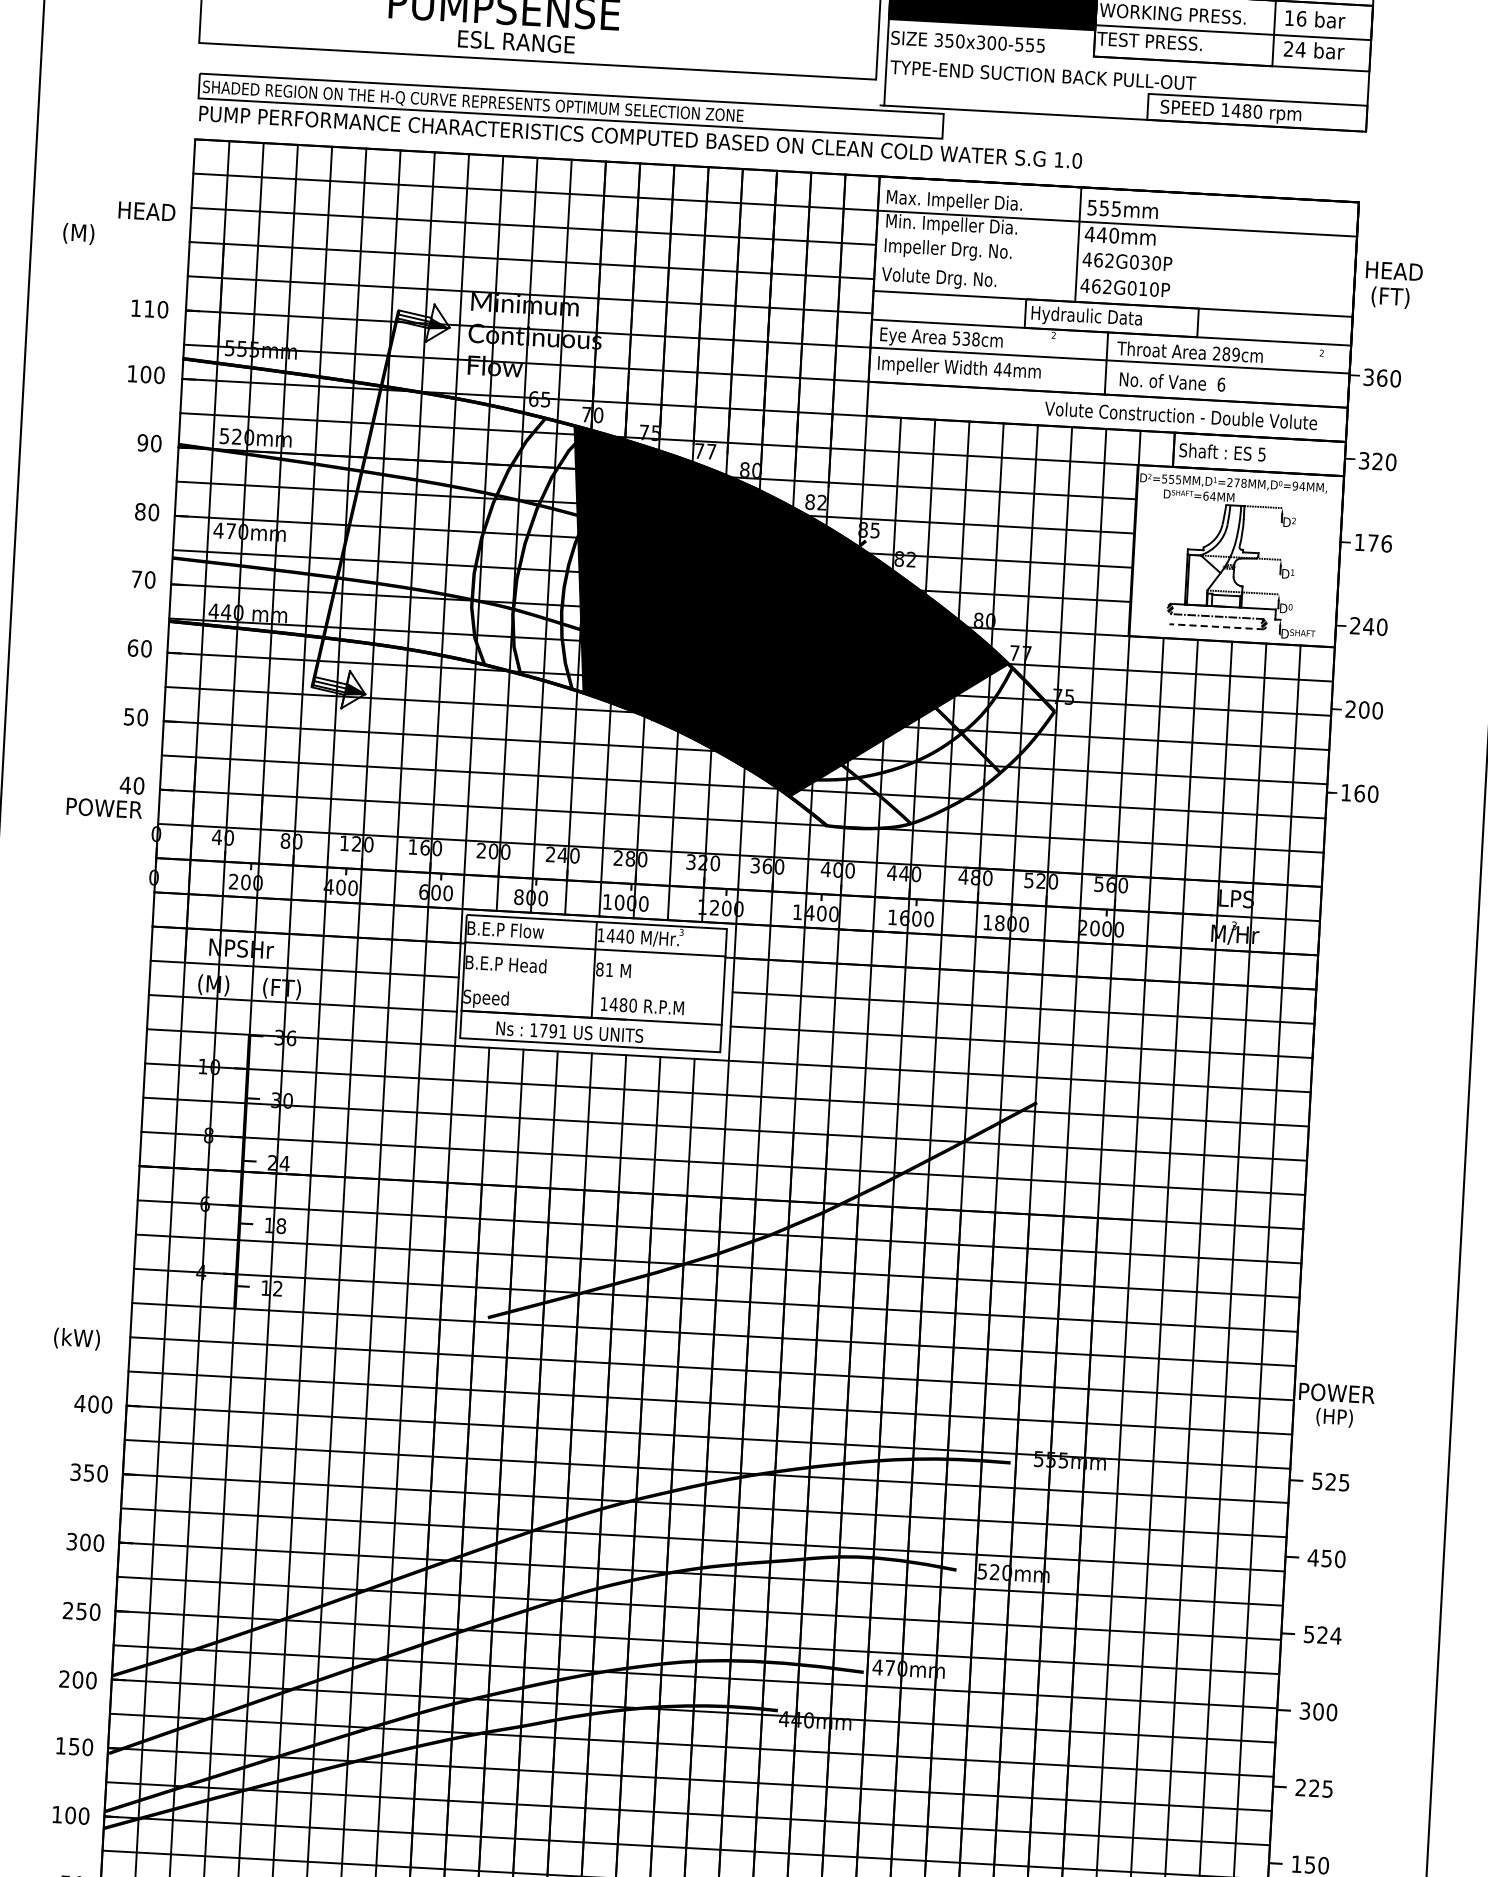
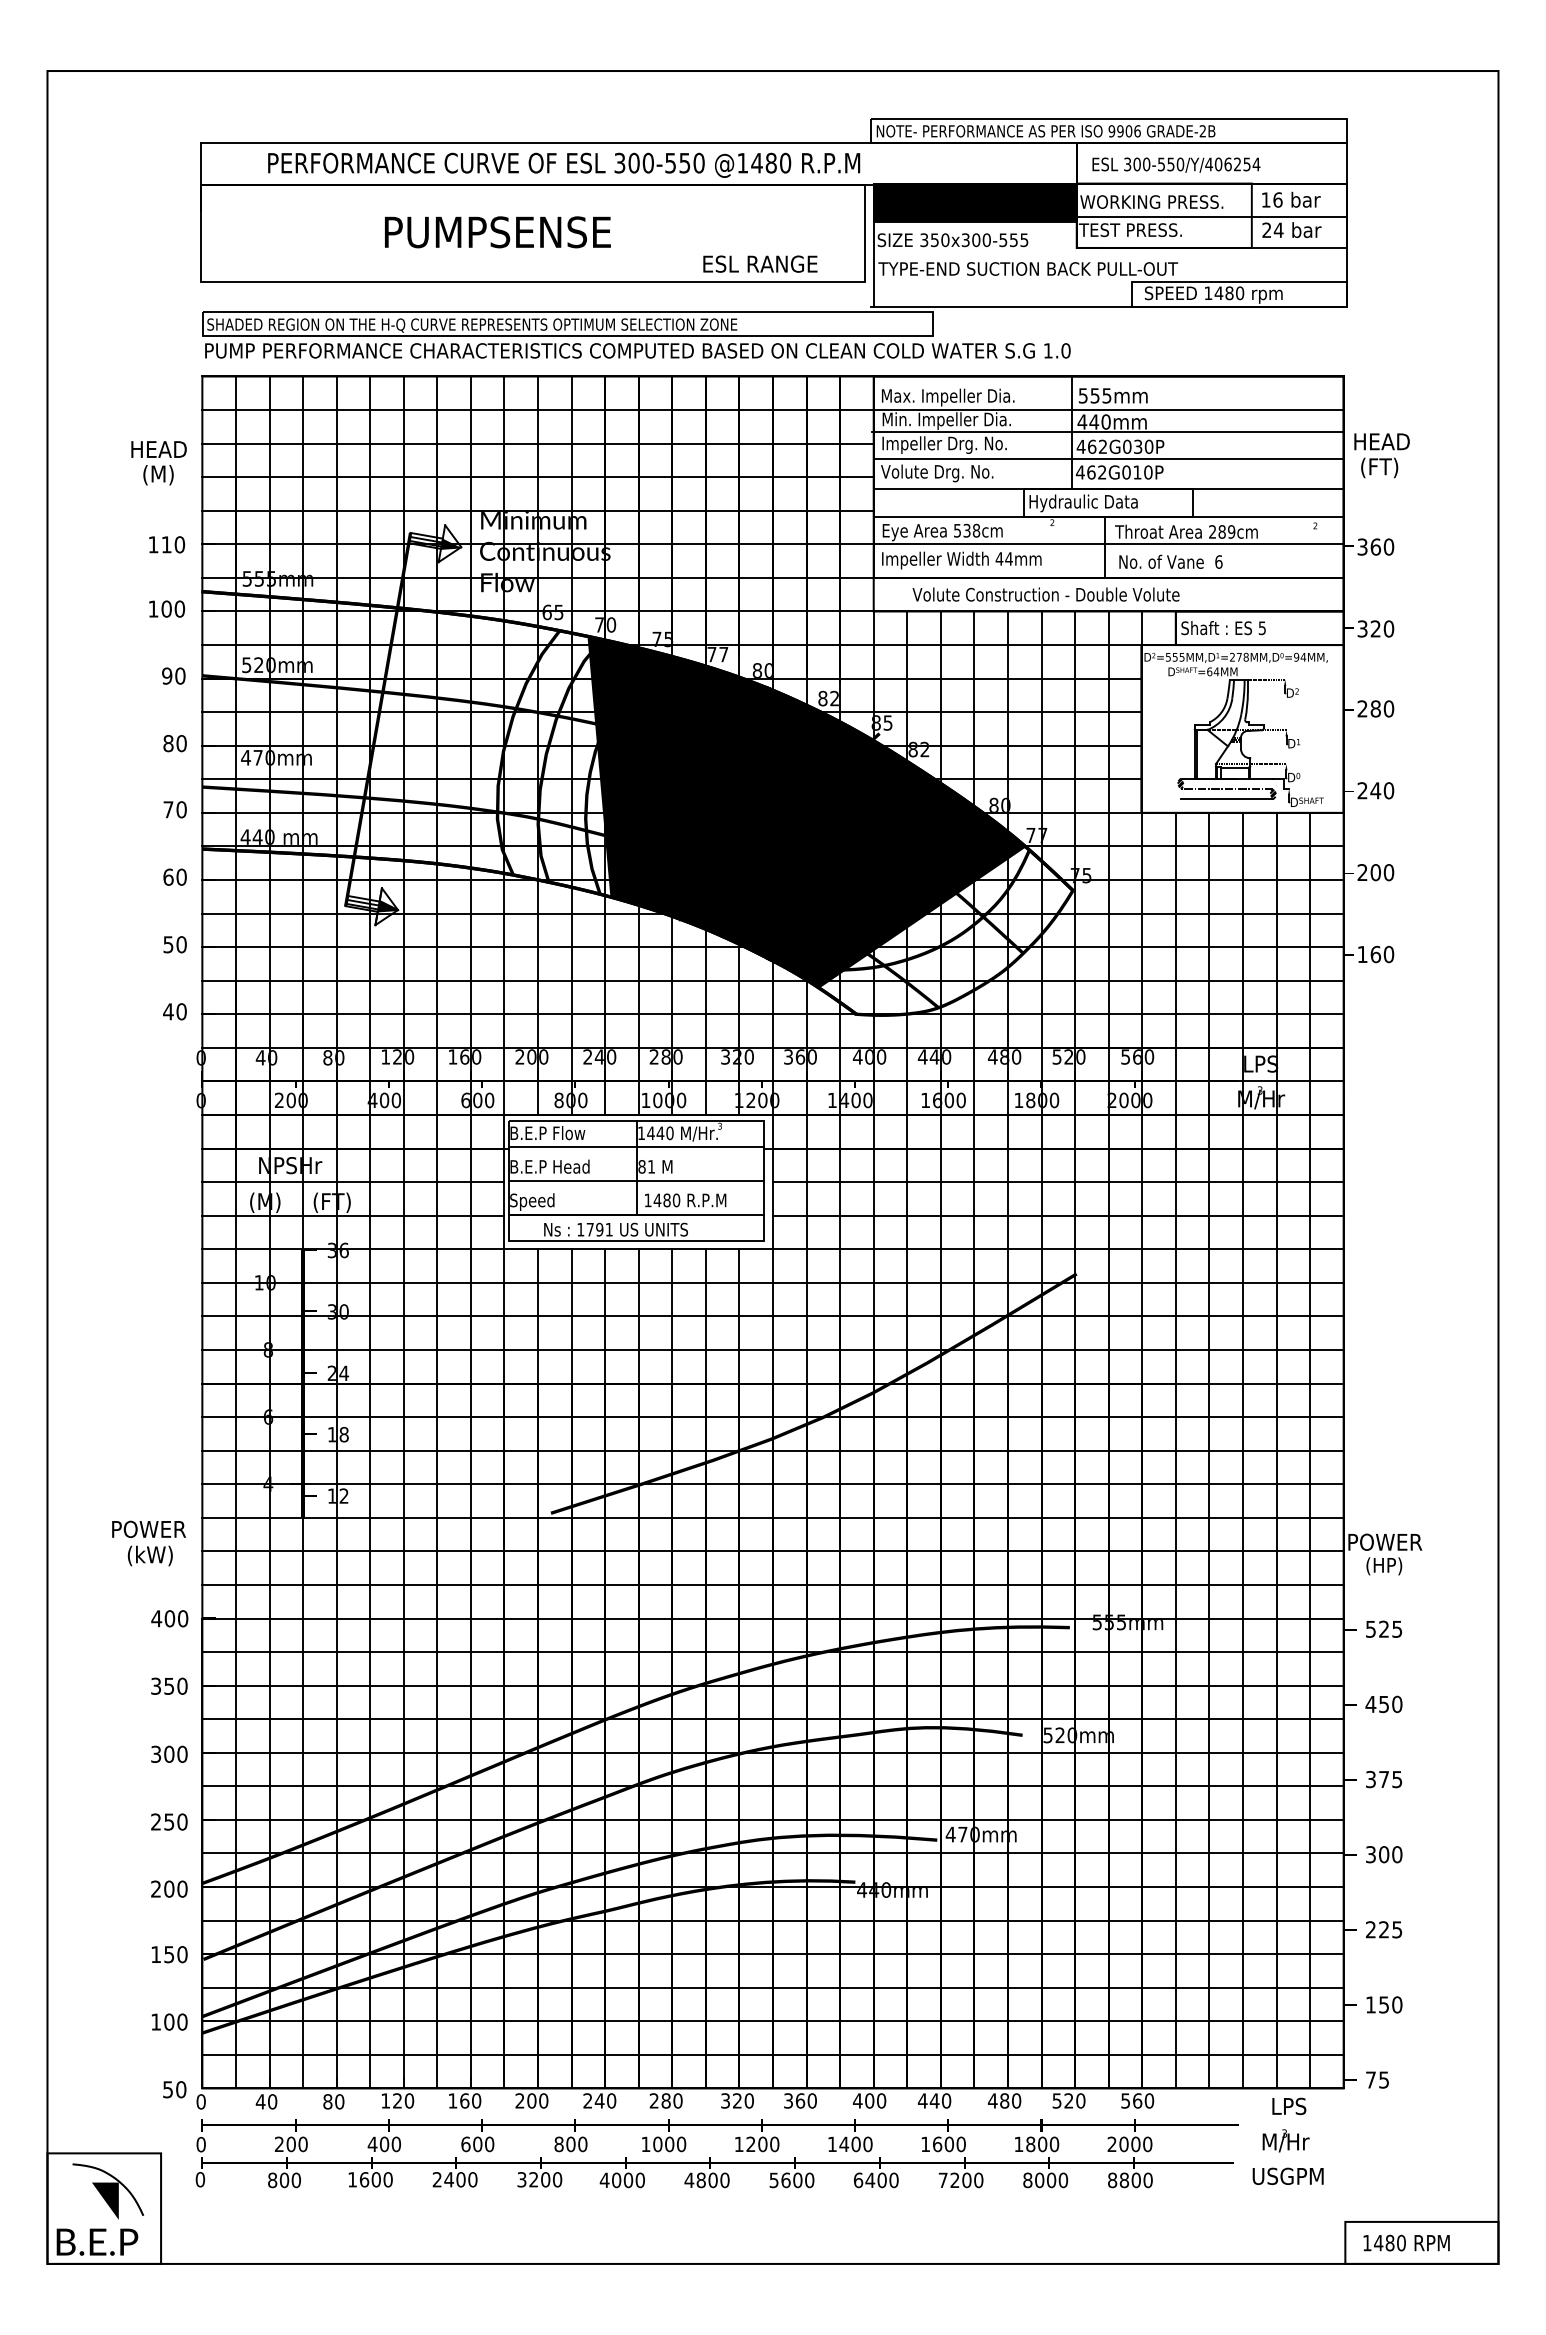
text: (516, 41) -> (760, 263), moved
text: (78, 234) -> (158, 475), moved
line: (1115, 245) -> (1107, 431), added
line: (1114, 273) -> (1108, 458), added
text: (1180, 415) -> (1045, 594), moved
text: (1373, 542) -> (1375, 708), 176 -> 280
line: (1216, 627) -> (1226, 799), dashed -> solid
text: (103, 807) -> (148, 1528), moved
line: (593, 983) -> (636, 1180), added
text: (1323, 1635) -> (1384, 1779), 524 -> 375

